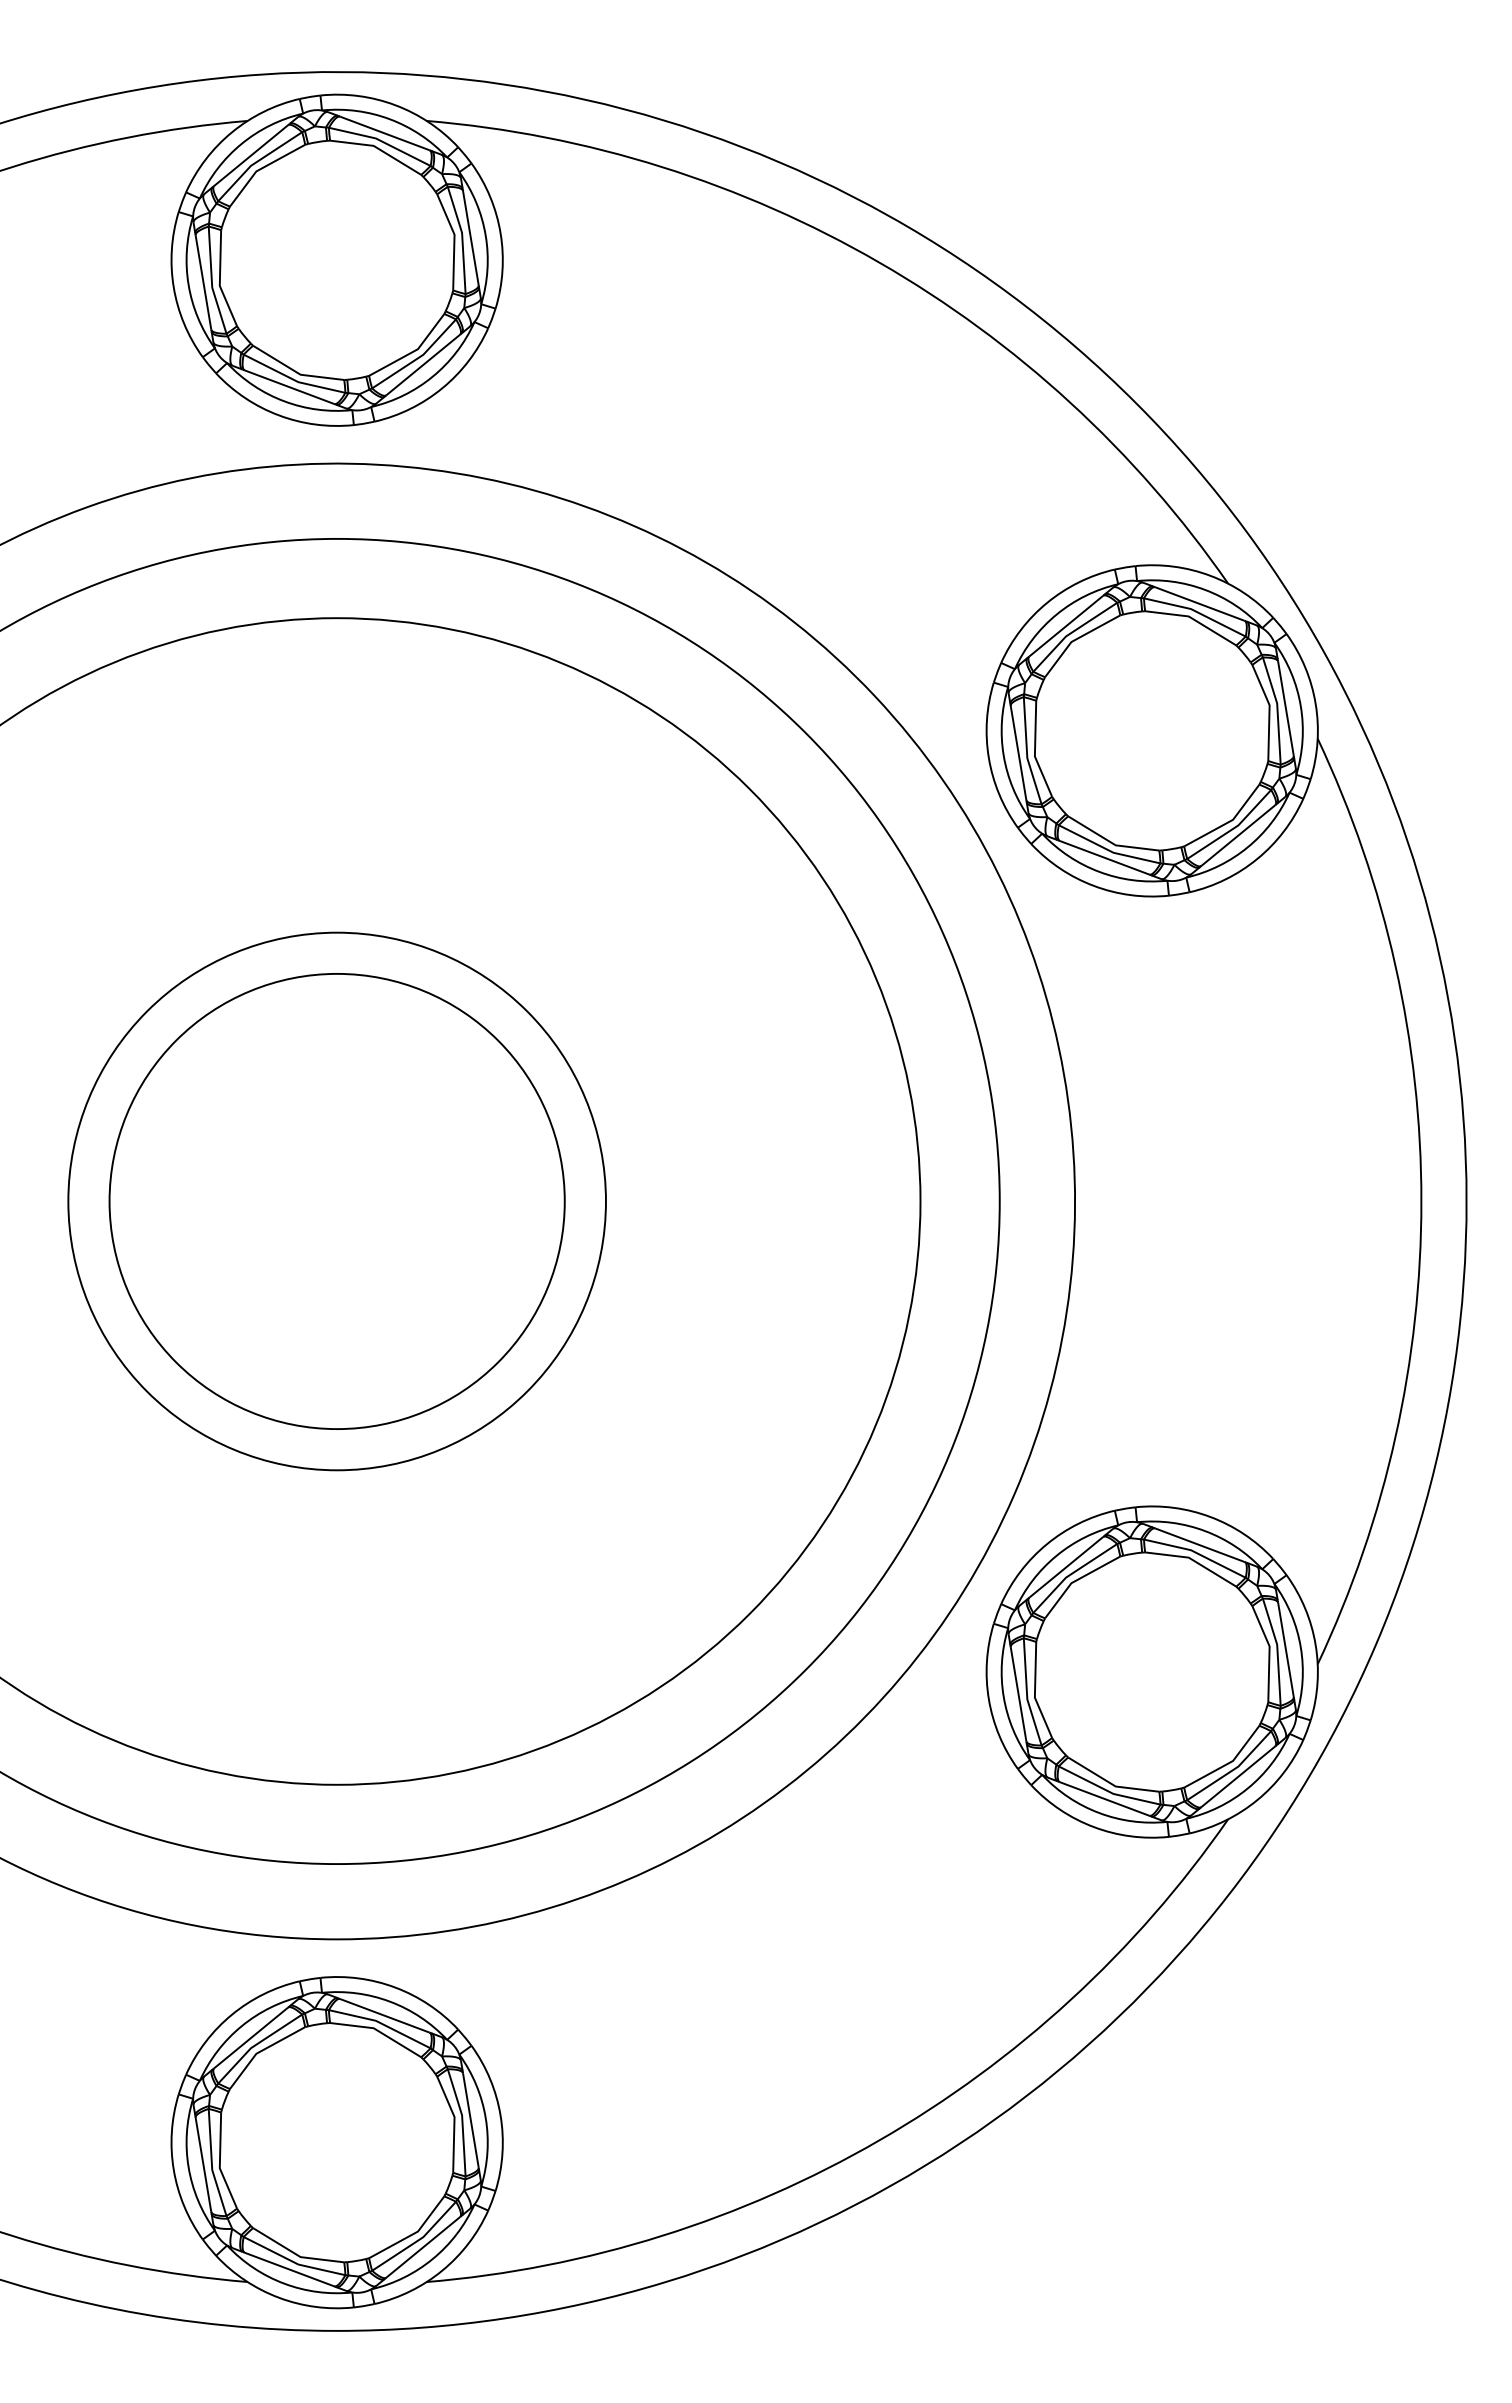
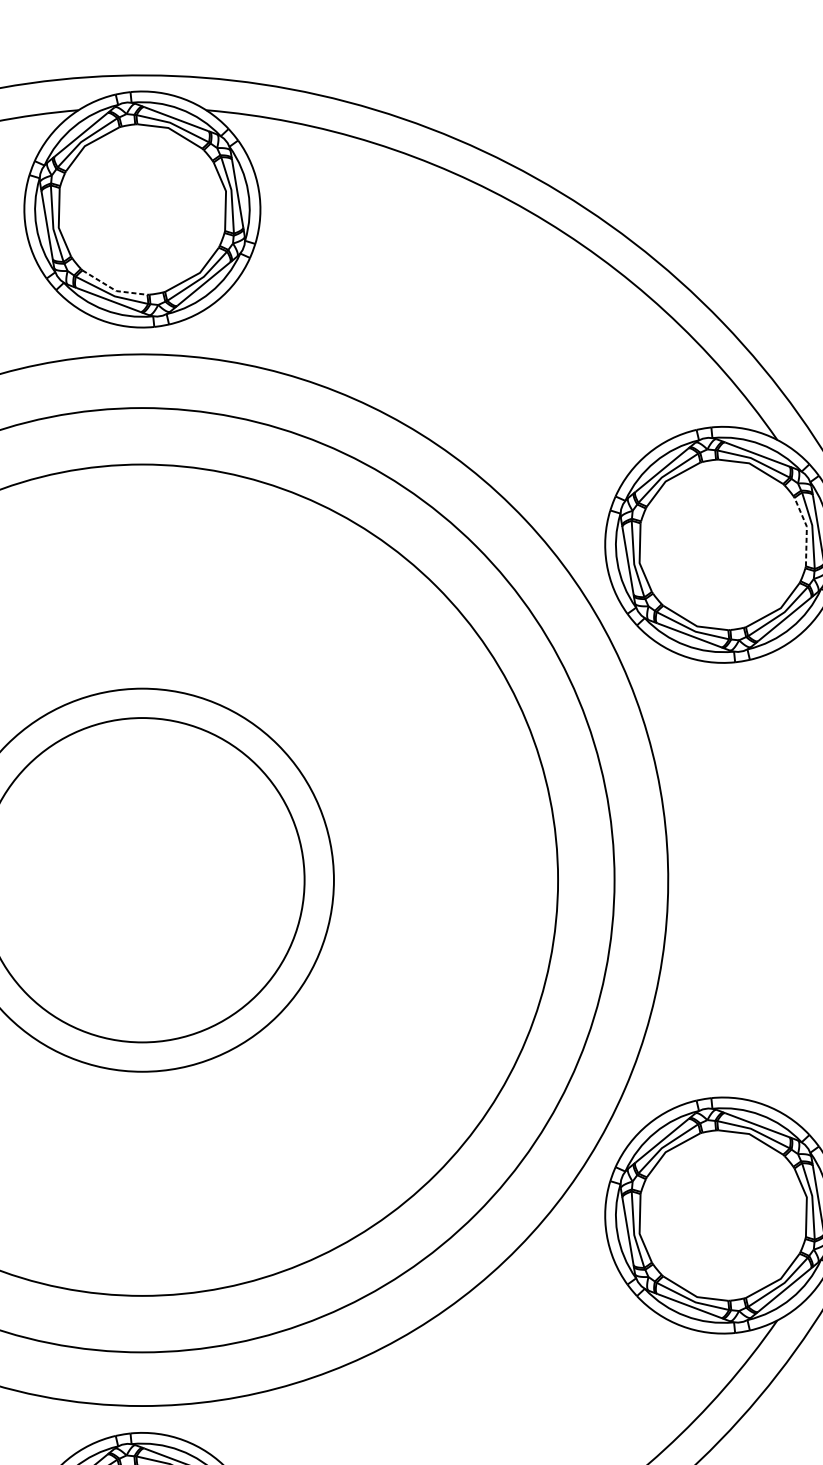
line: (296, 372) -> (113, 289), solid -> dashed
line: (1269, 710) -> (806, 530), solid -> dashed

